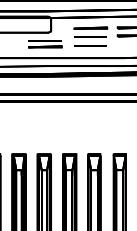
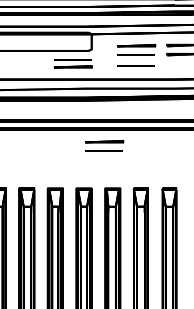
part: (45, 43) -> (73, 63), moved
part: (62, 116) -> (104, 145), added

